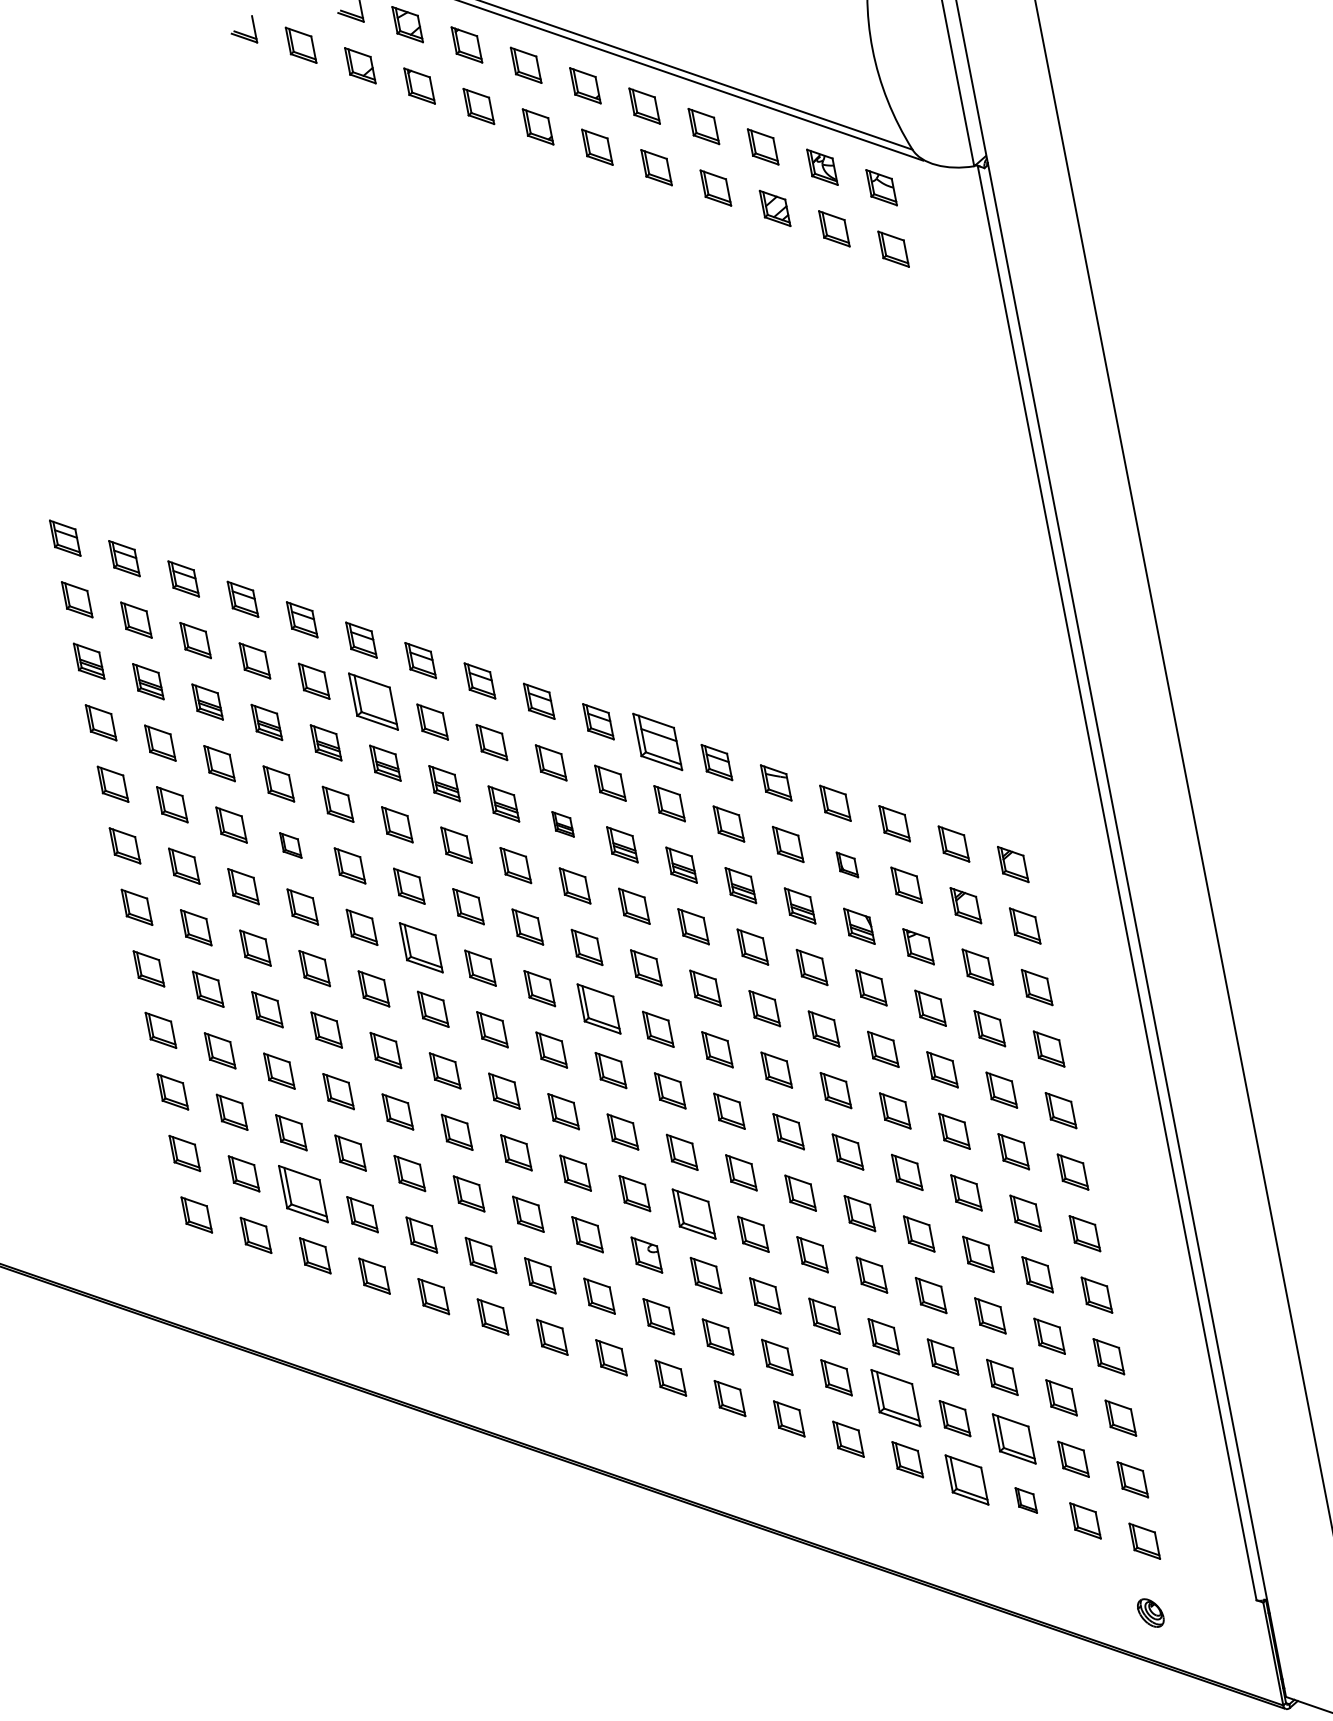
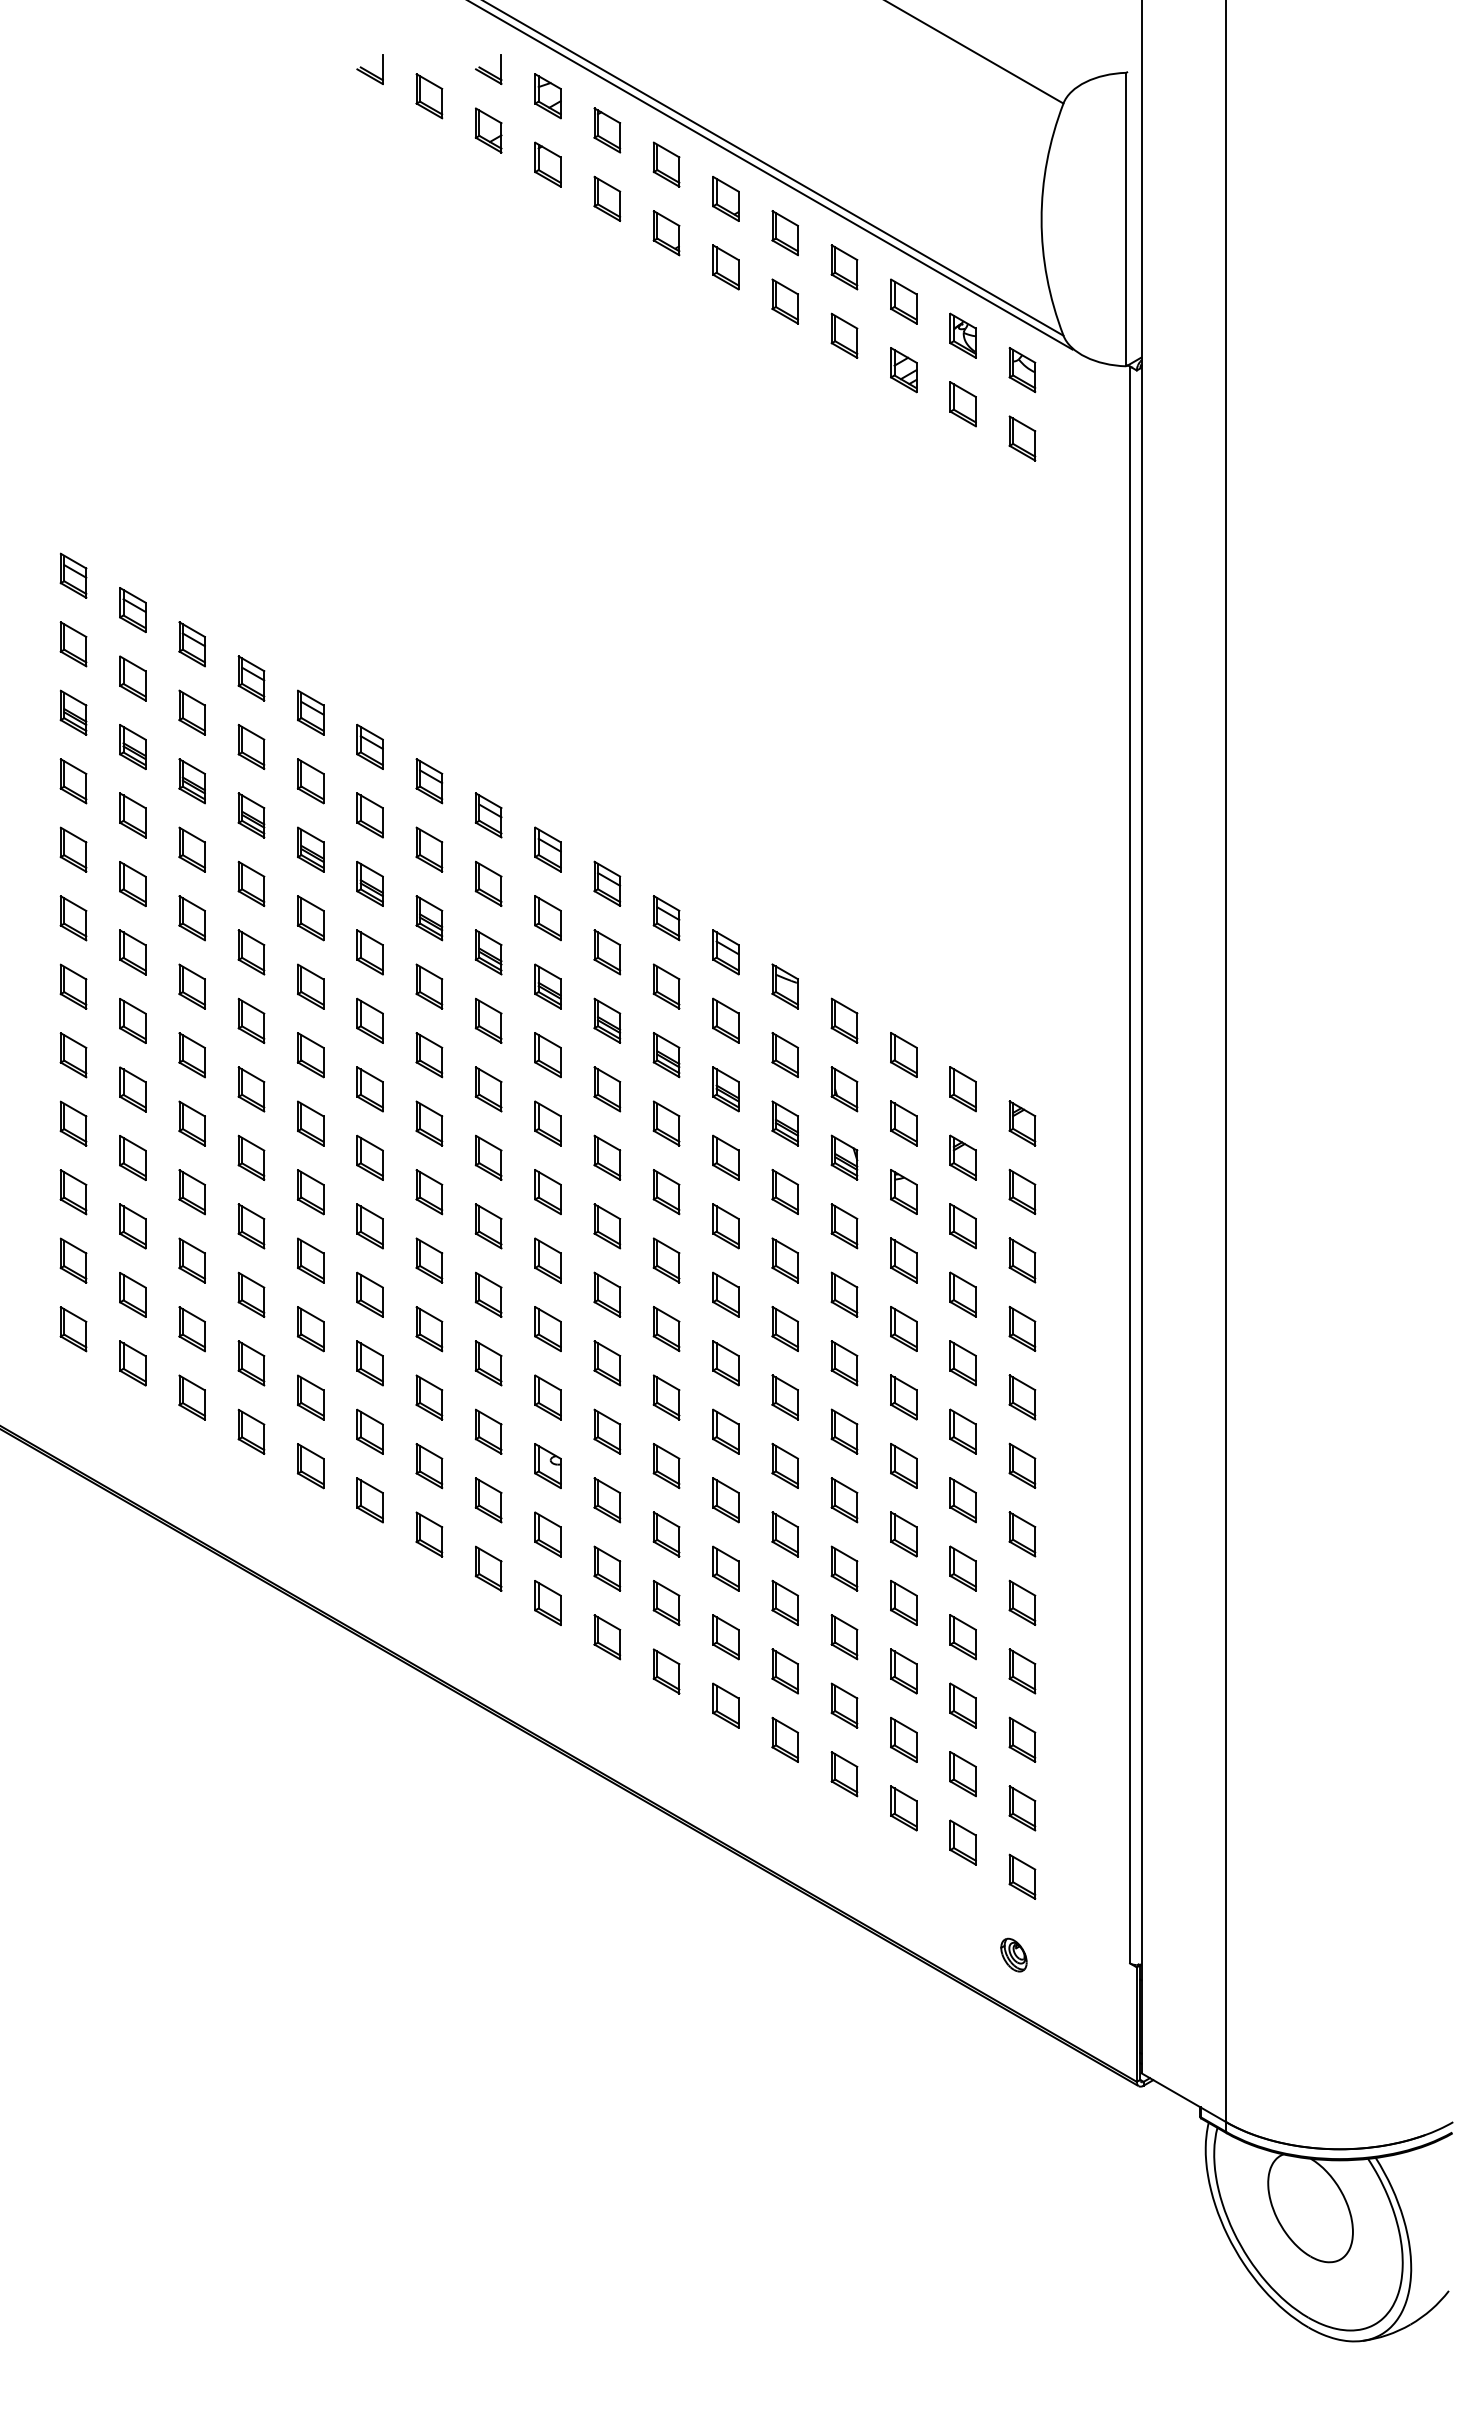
part: (372, 701) -> (369, 815), size x0.62
part: (657, 742) -> (666, 918), size x0.62
part: (562, 824) -> (547, 986), size x1.43
part: (290, 845) -> (251, 952), size x1.43
part: (847, 865) -> (844, 1089), size x1.43
part: (420, 948) -> (369, 1089), size x0.71
part: (598, 1008) -> (547, 1191), size x0.71
part: (302, 1194) -> (191, 1329), size x0.62
part: (694, 1213) -> (607, 1431), size x0.71
part: (895, 1398) -> (784, 1671), size x0.62
part: (1013, 1438) -> (903, 1739), size x0.71
part: (967, 1480) -> (844, 1774), size x0.71
part: (1025, 1500) -> (903, 1808), size x1.43

